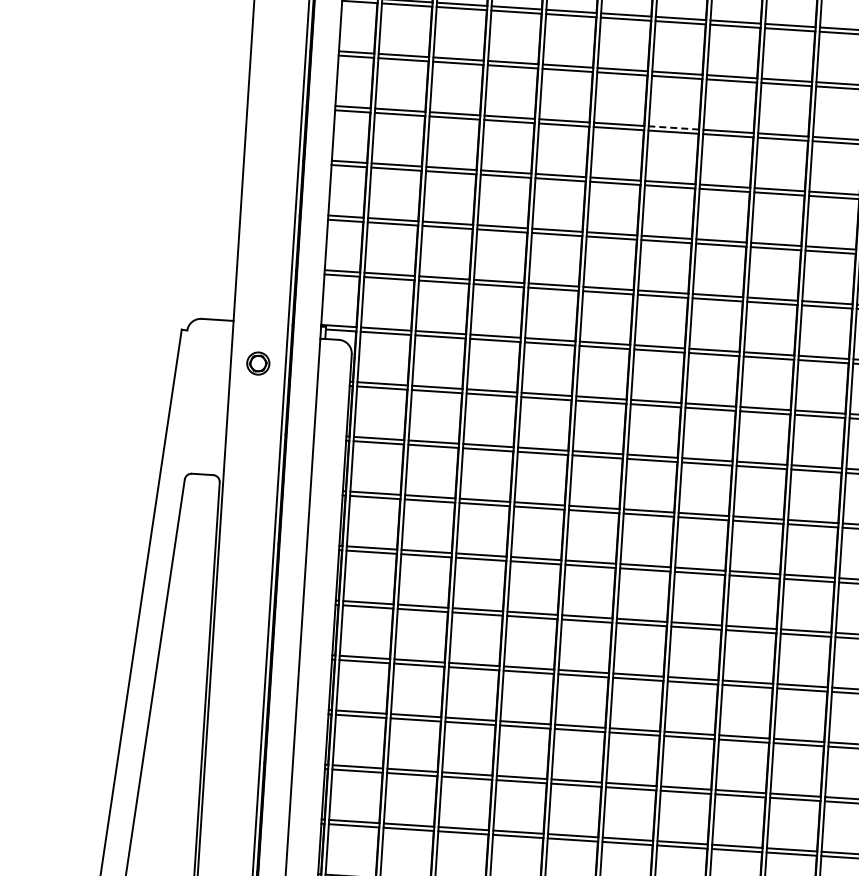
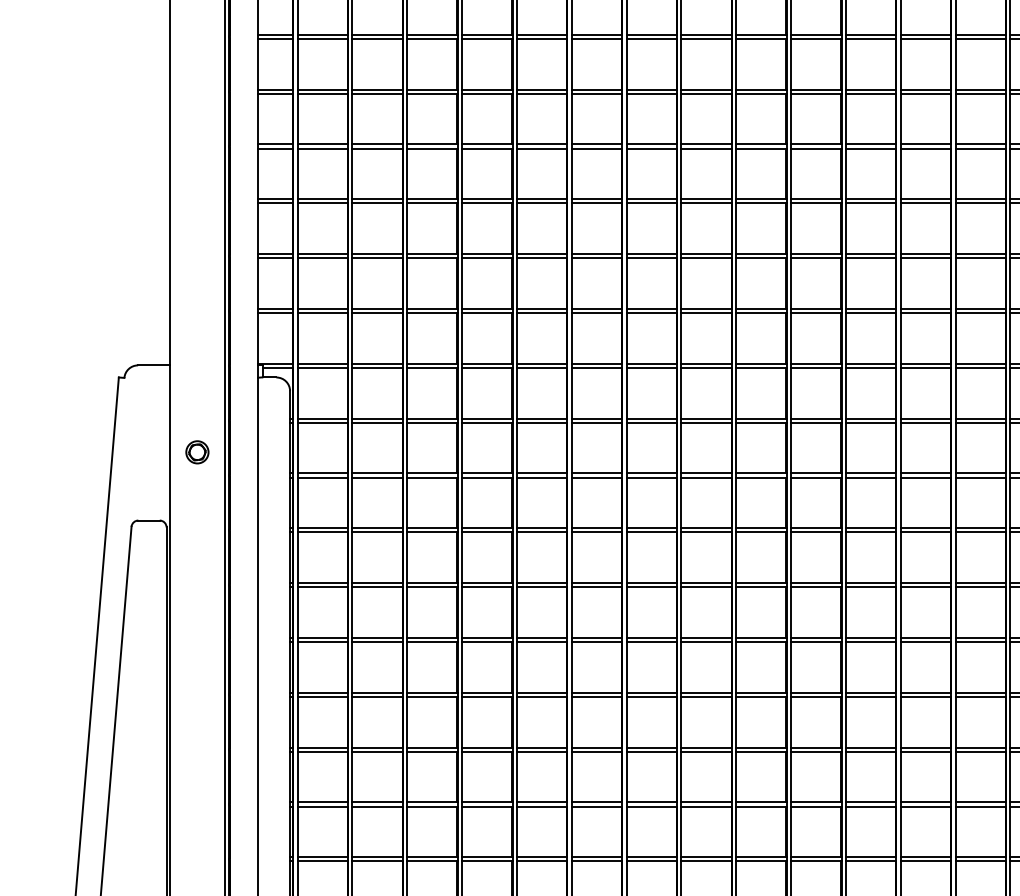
line: (673, 128) -> (596, 144), dashed -> solid
part: (258, 363) -> (197, 452), moved

